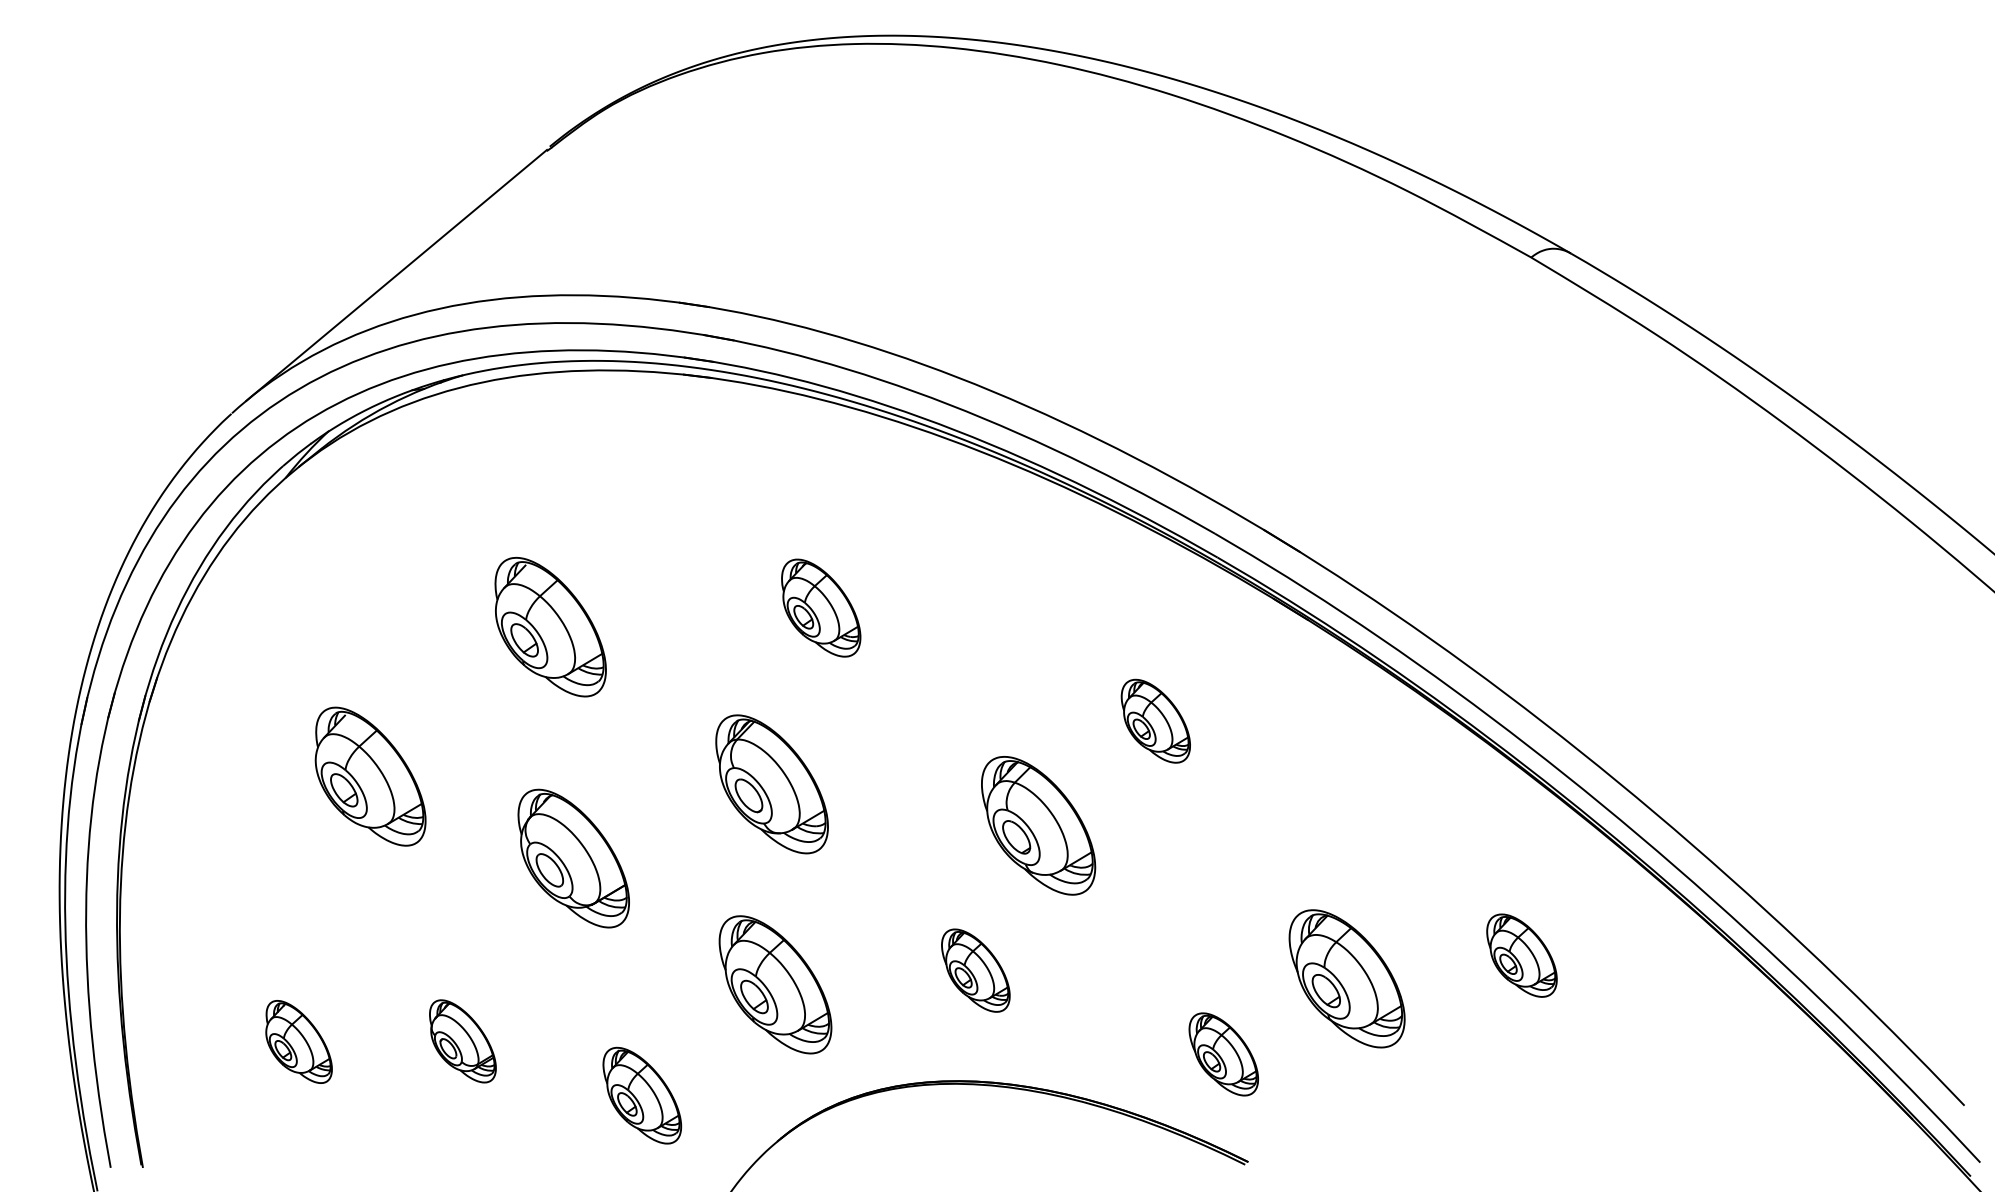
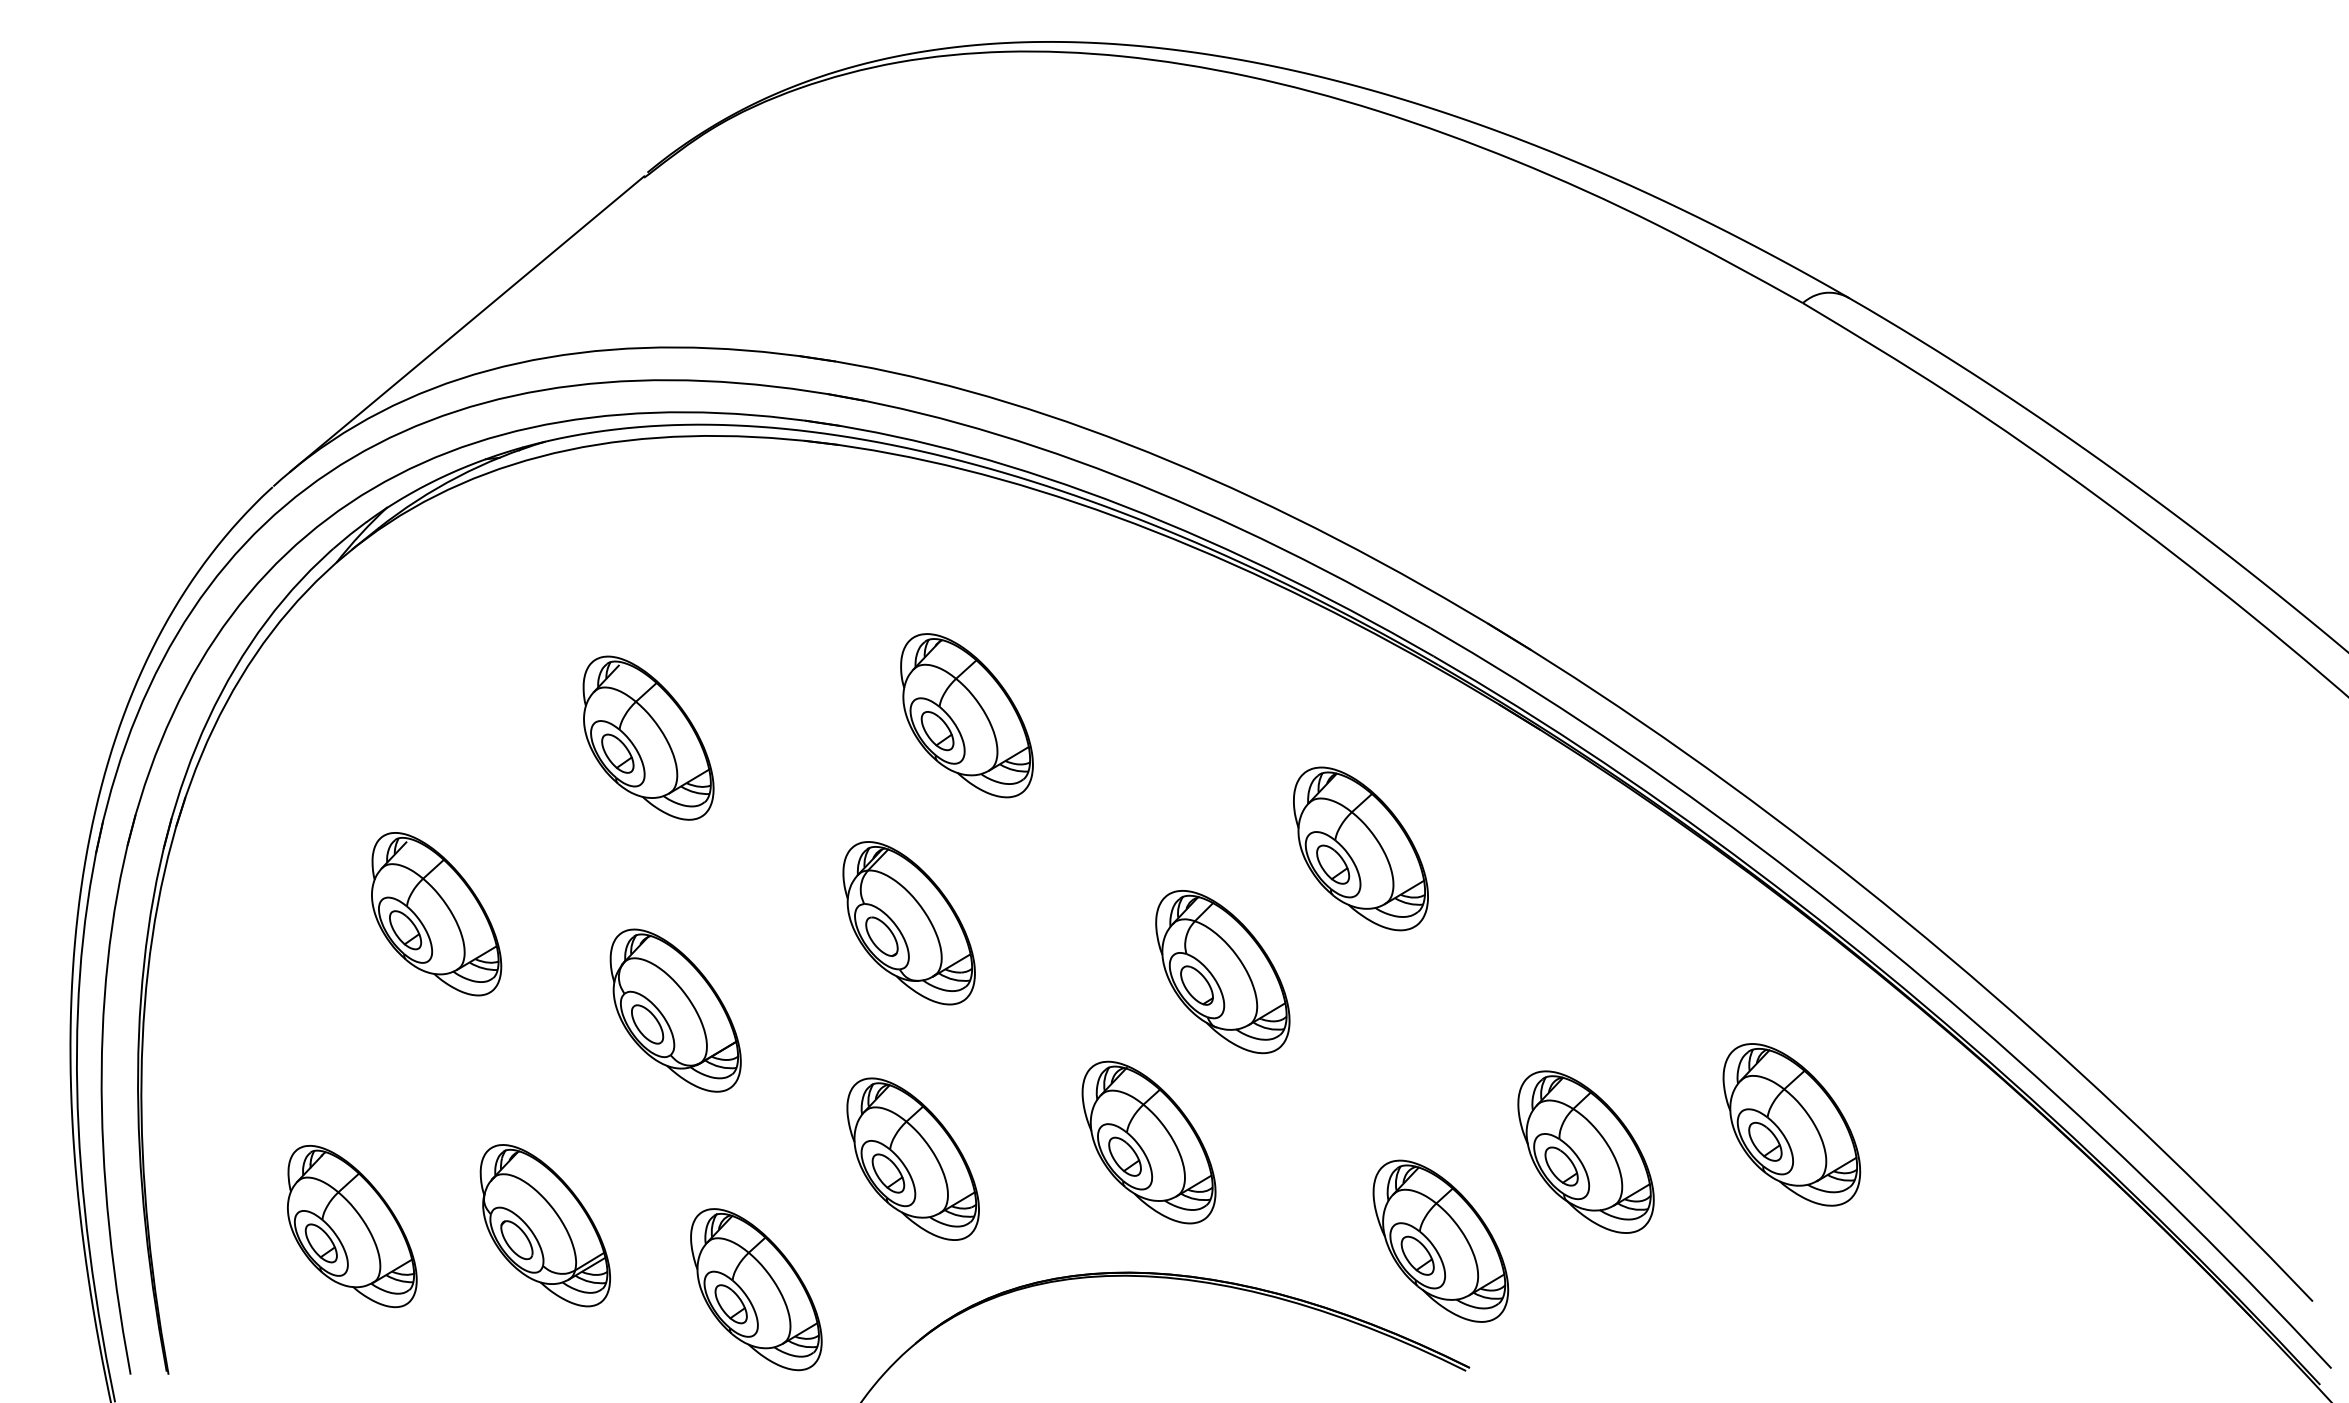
part: (820, 607) -> (966, 715), size x1.43
part: (1155, 720) -> (1360, 848), size x1.67
part: (1521, 955) -> (1791, 1124), size x1.67
part: (975, 970) -> (1148, 1142), size x1.67
part: (299, 1041) -> (352, 1226), size x1.67
part: (462, 1041) -> (544, 1225), size x1.67
part: (1223, 1053) -> (1440, 1240), size x1.67
part: (642, 1095) -> (756, 1289), size x1.43

